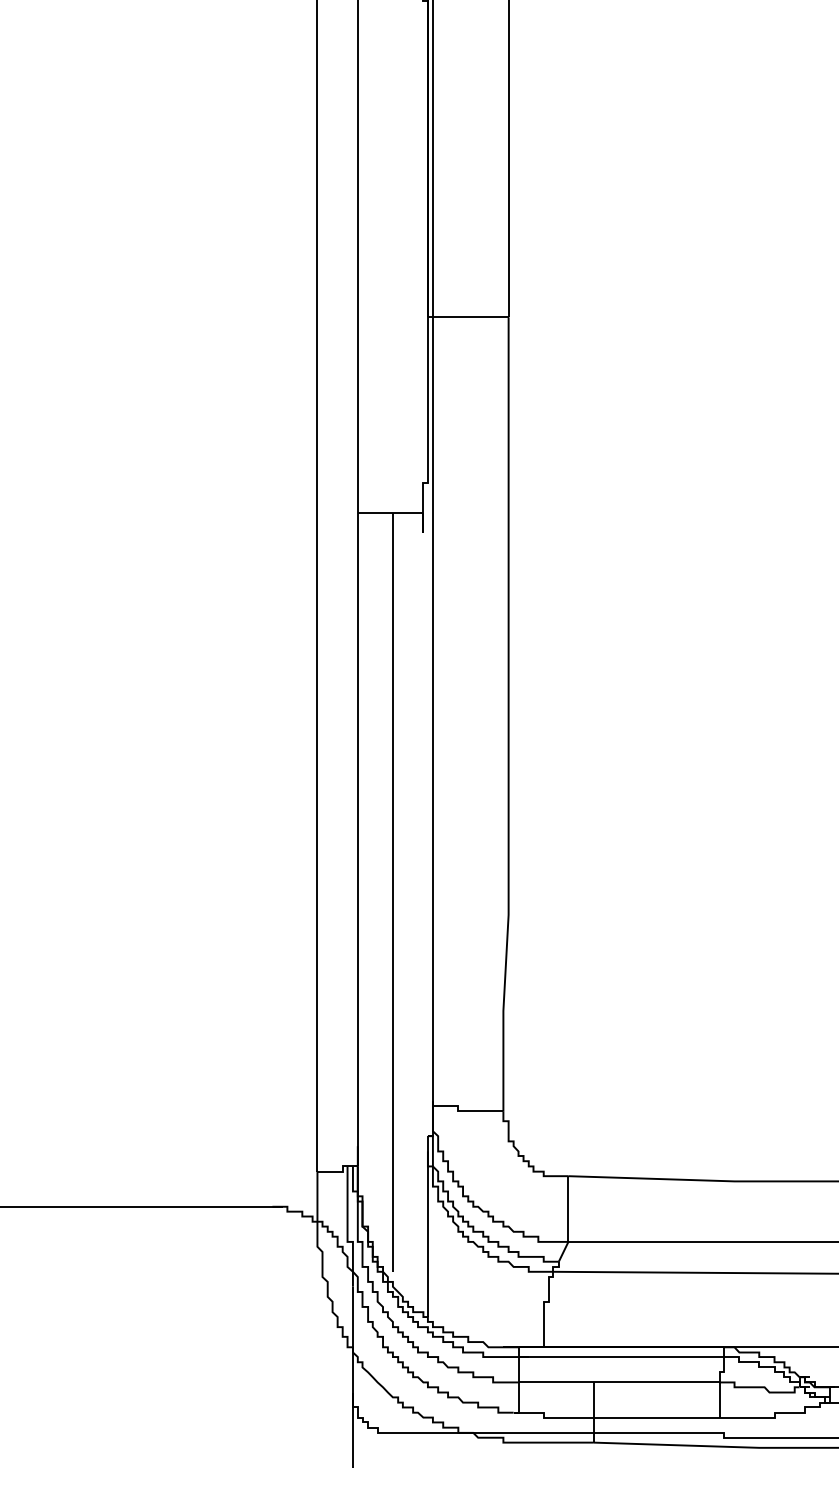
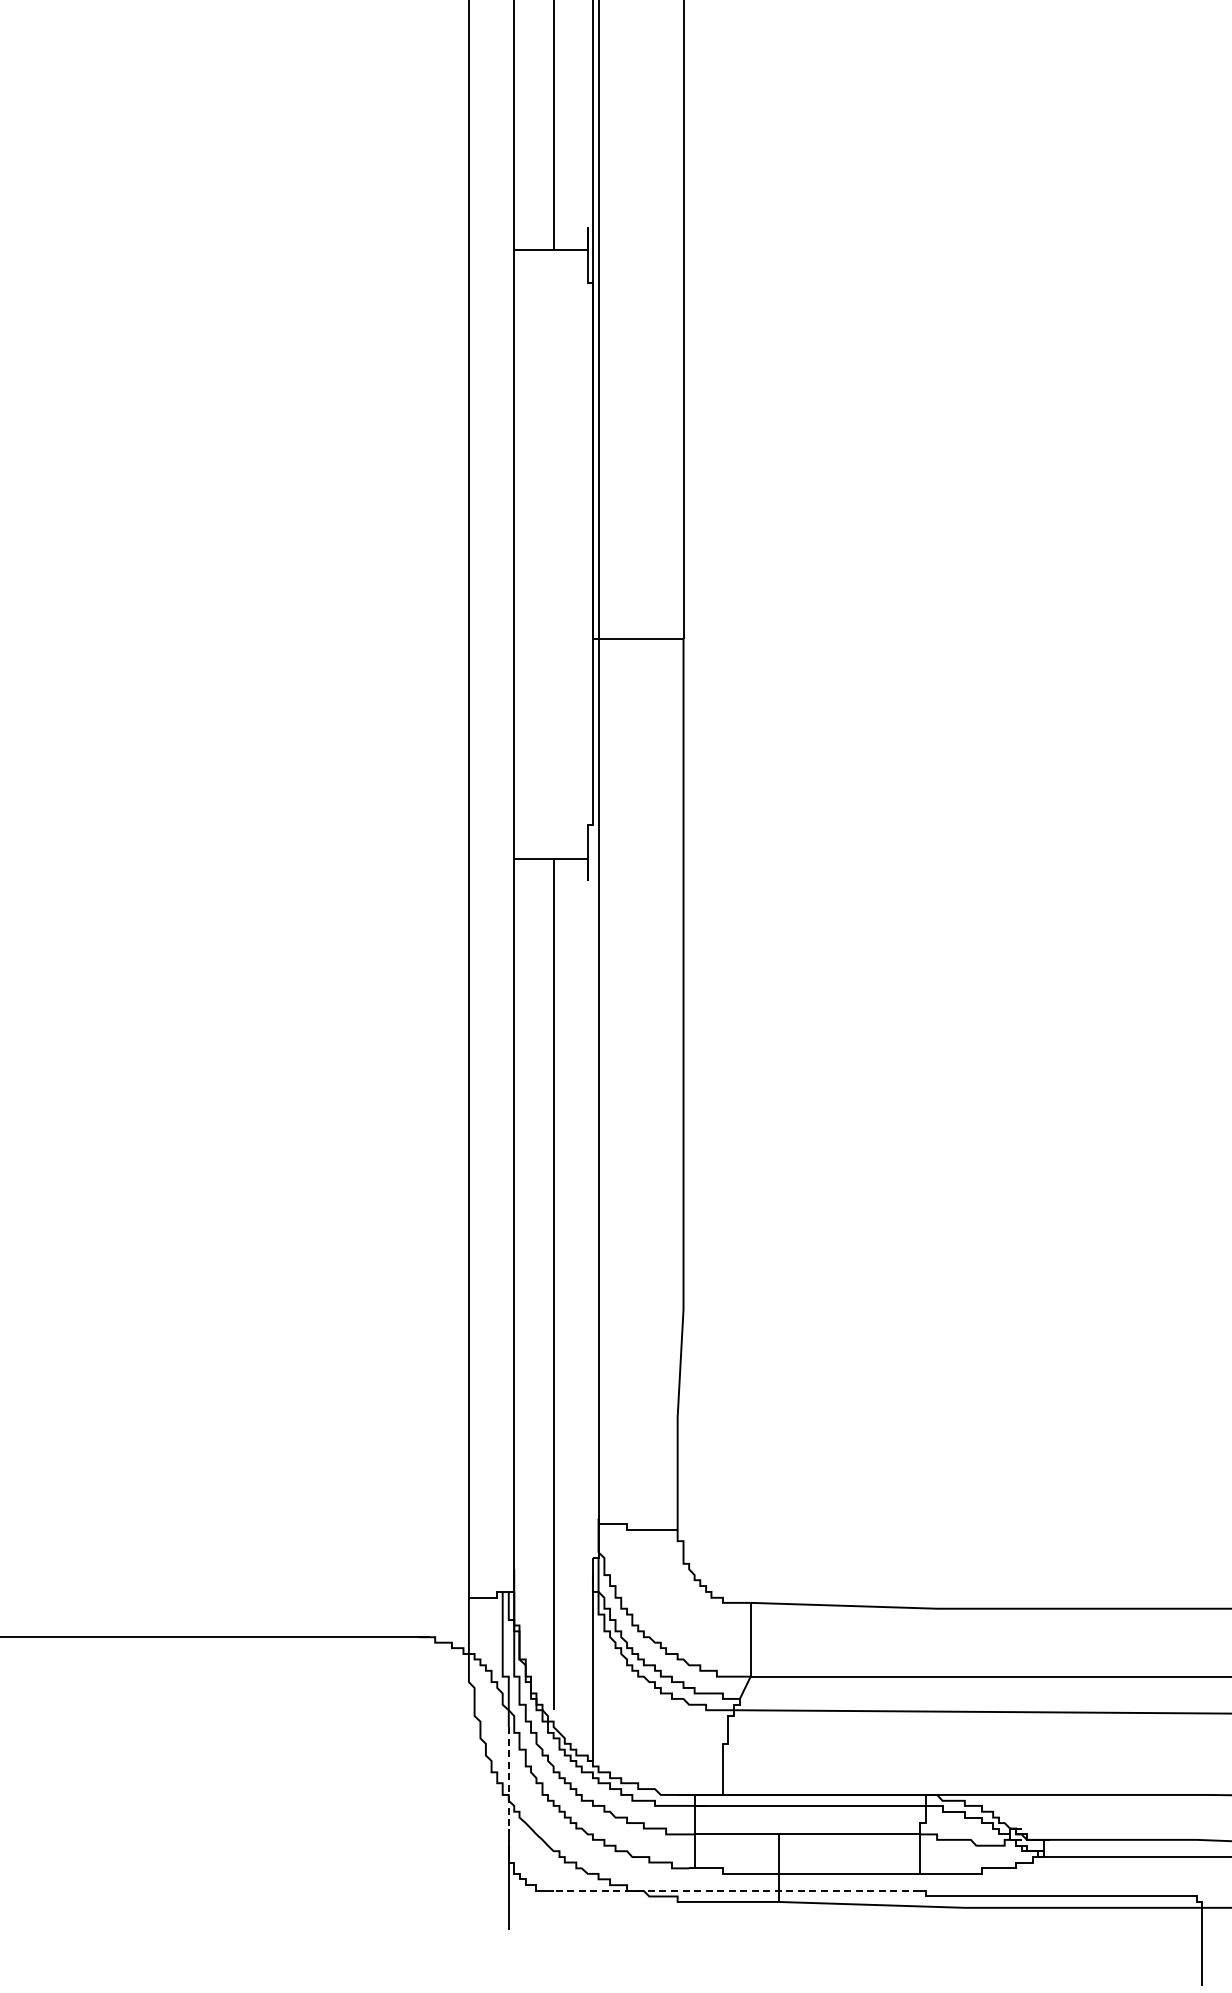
line: (352, 1331) -> (508, 1777), solid -> dashed
line: (555, 1433) -> (736, 1891), solid -> dashed

